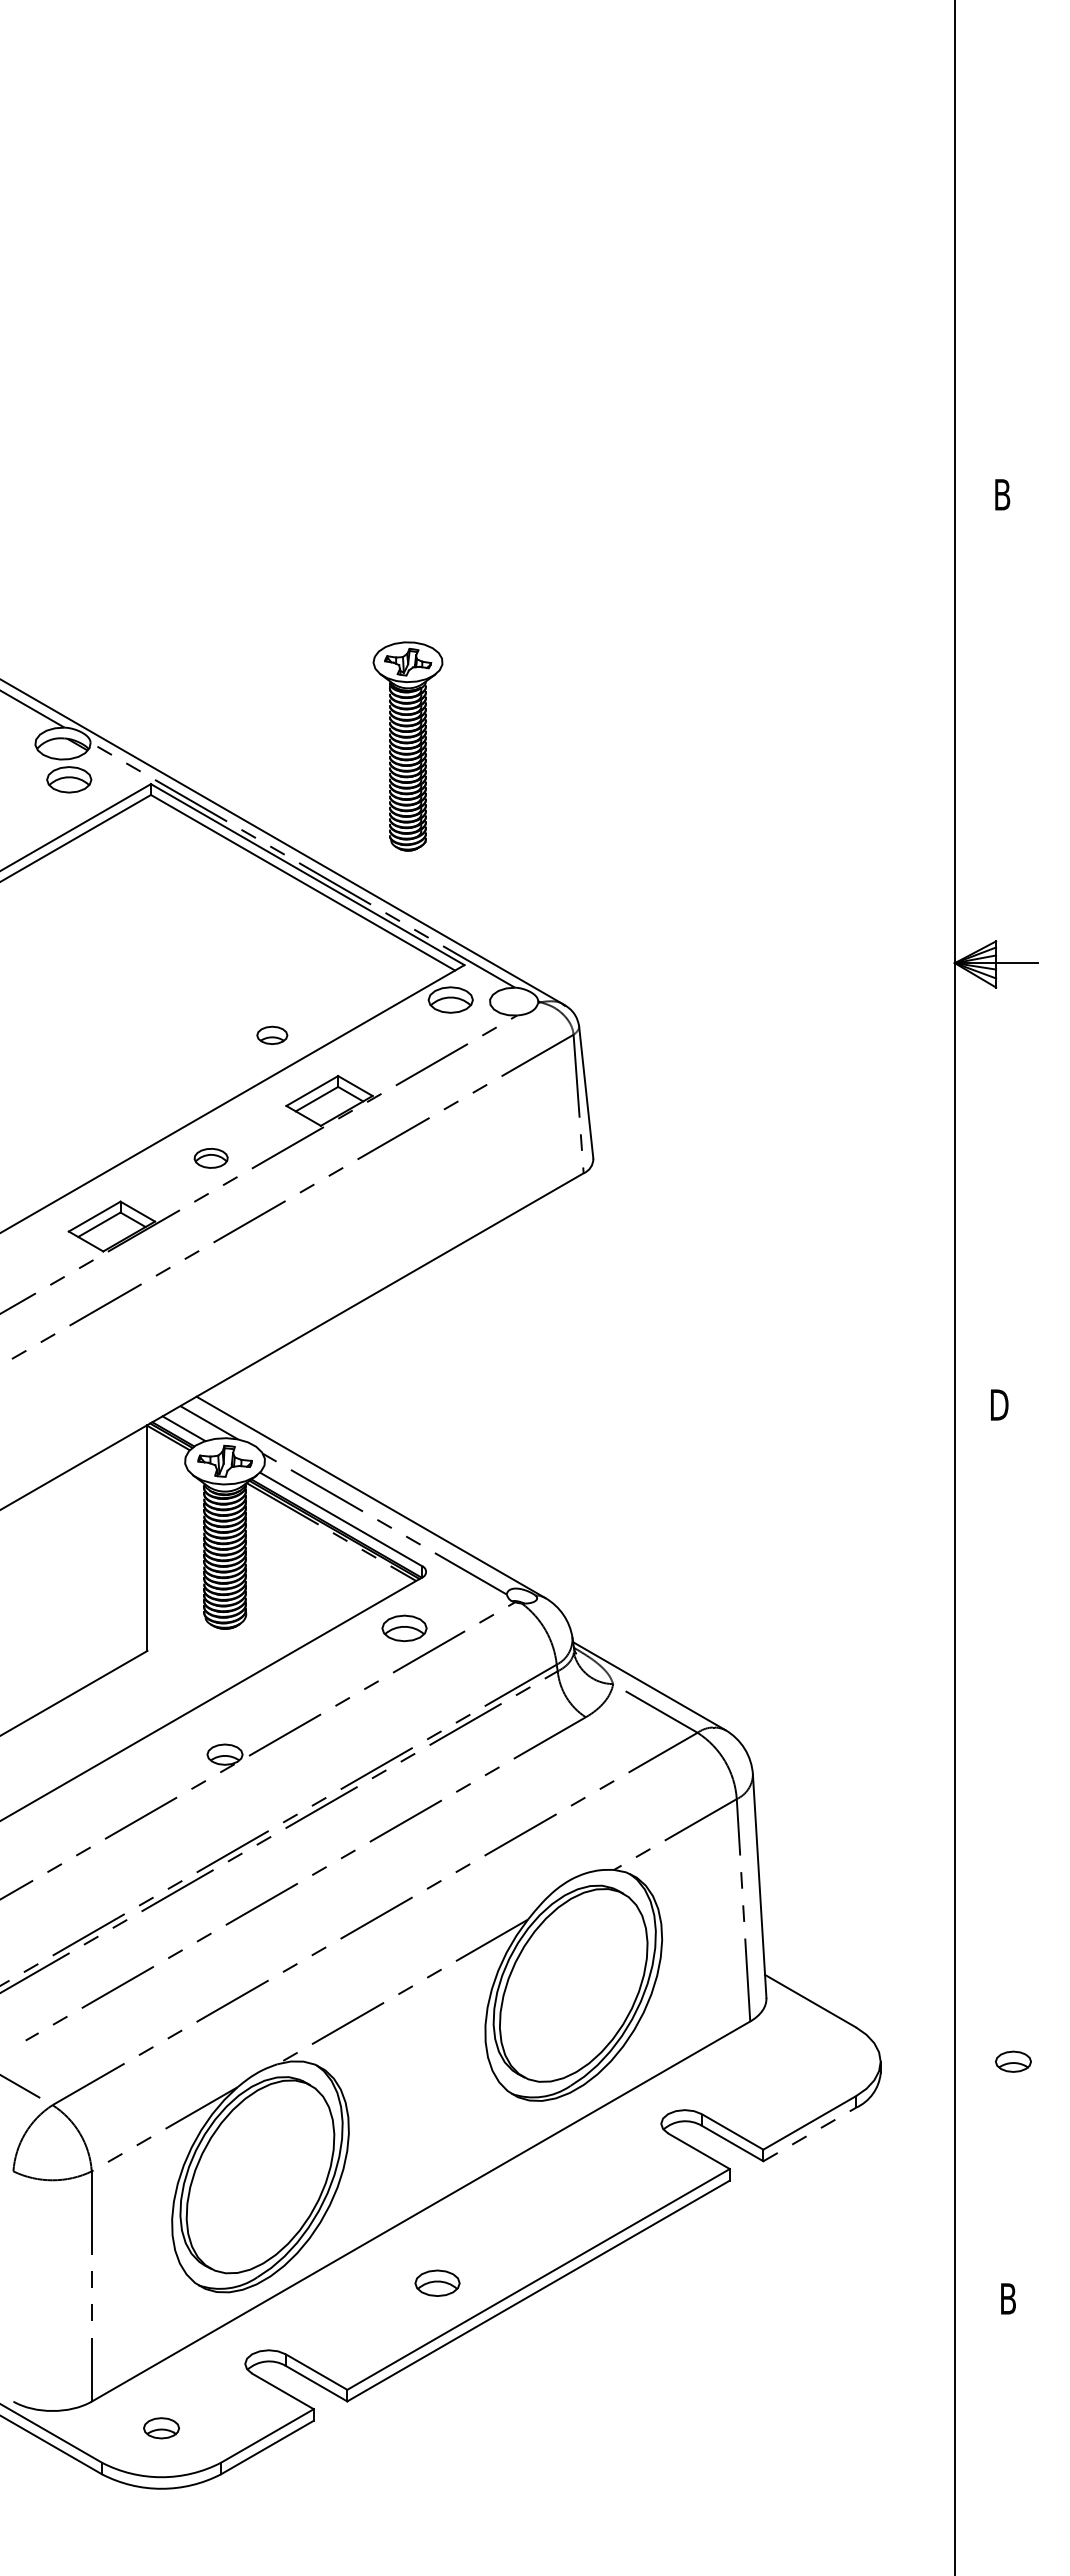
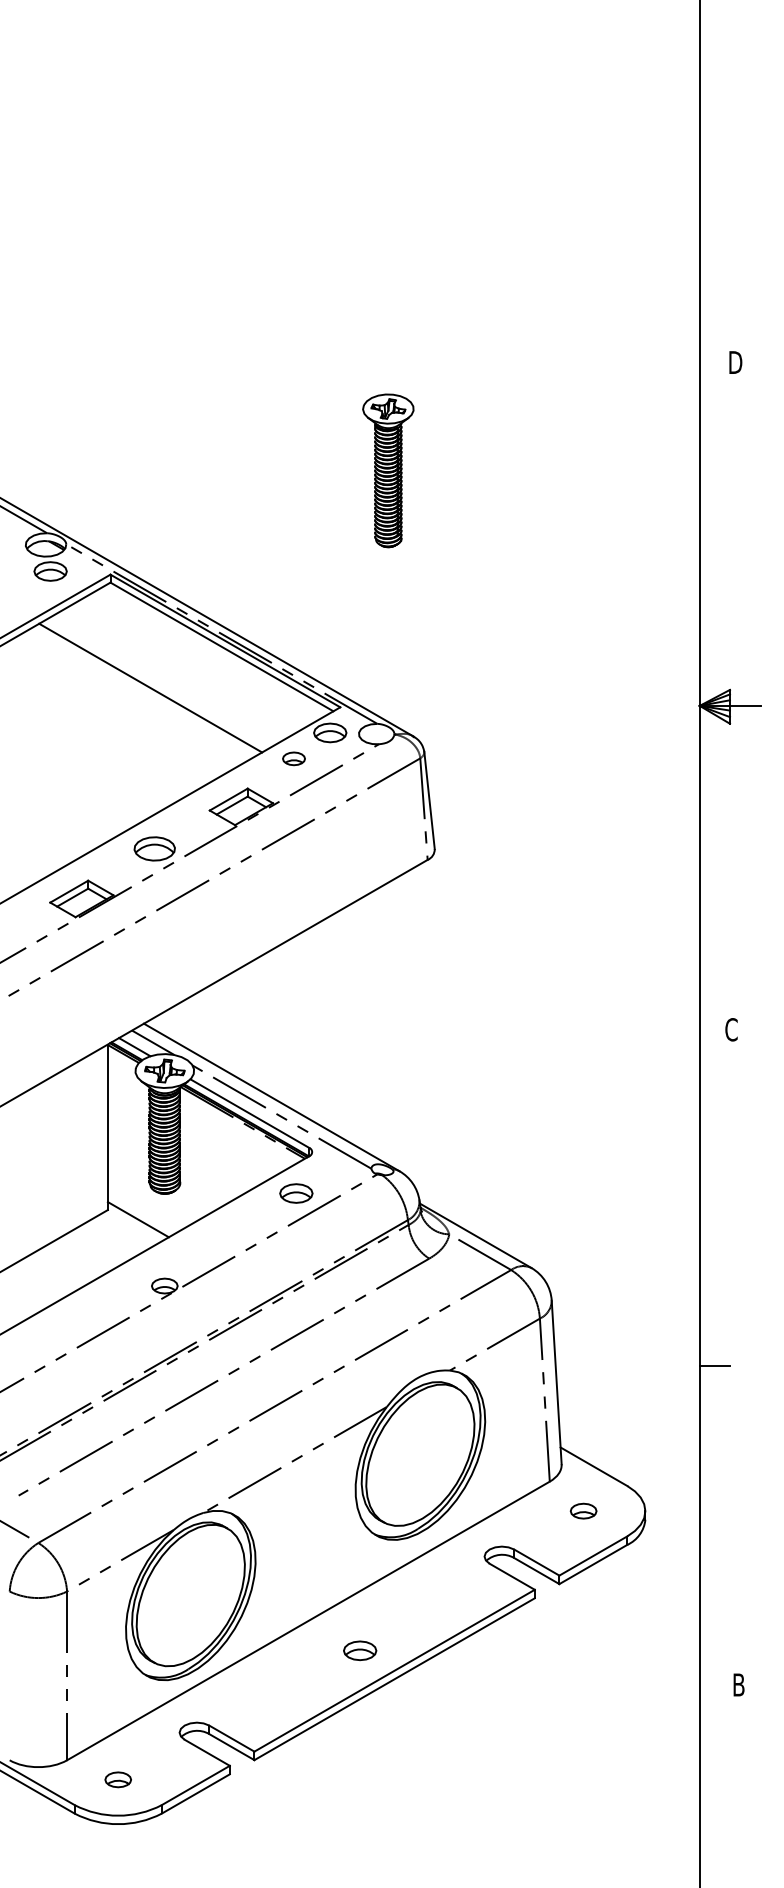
text: (1005, 494) -> (736, 362), B -> D
part: (407, 746) -> (387, 470), moved
line: (205, 938) -> (150, 687), added
part: (272, 1034) -> (294, 758), moved
part: (210, 1158) -> (154, 849), size x1.67
text: (998, 1405) -> (731, 1030), D -> C
line: (188, 1664) -> (138, 1219), added
line: (975, 1863) -> (714, 1365), added
part: (1013, 2061) -> (583, 1510), moved
line: (810, 2134) -> (593, 1564), dashed -> solid
part: (437, 2282) -> (360, 1650), moved

